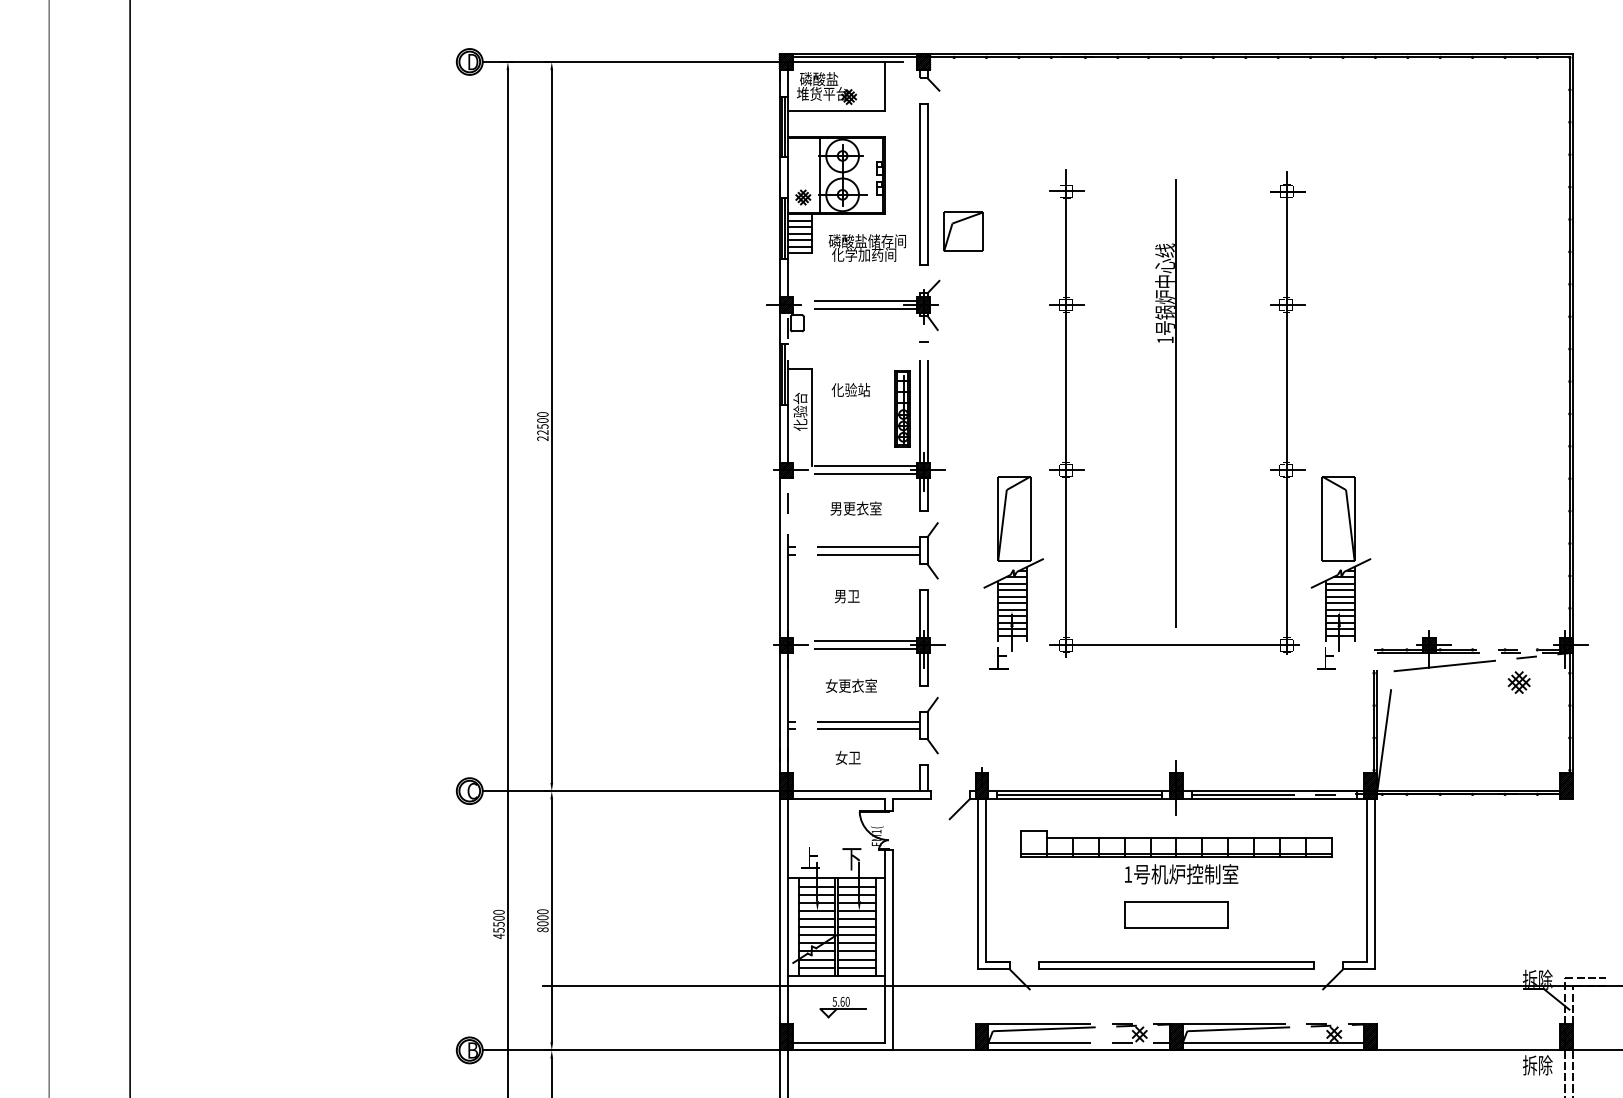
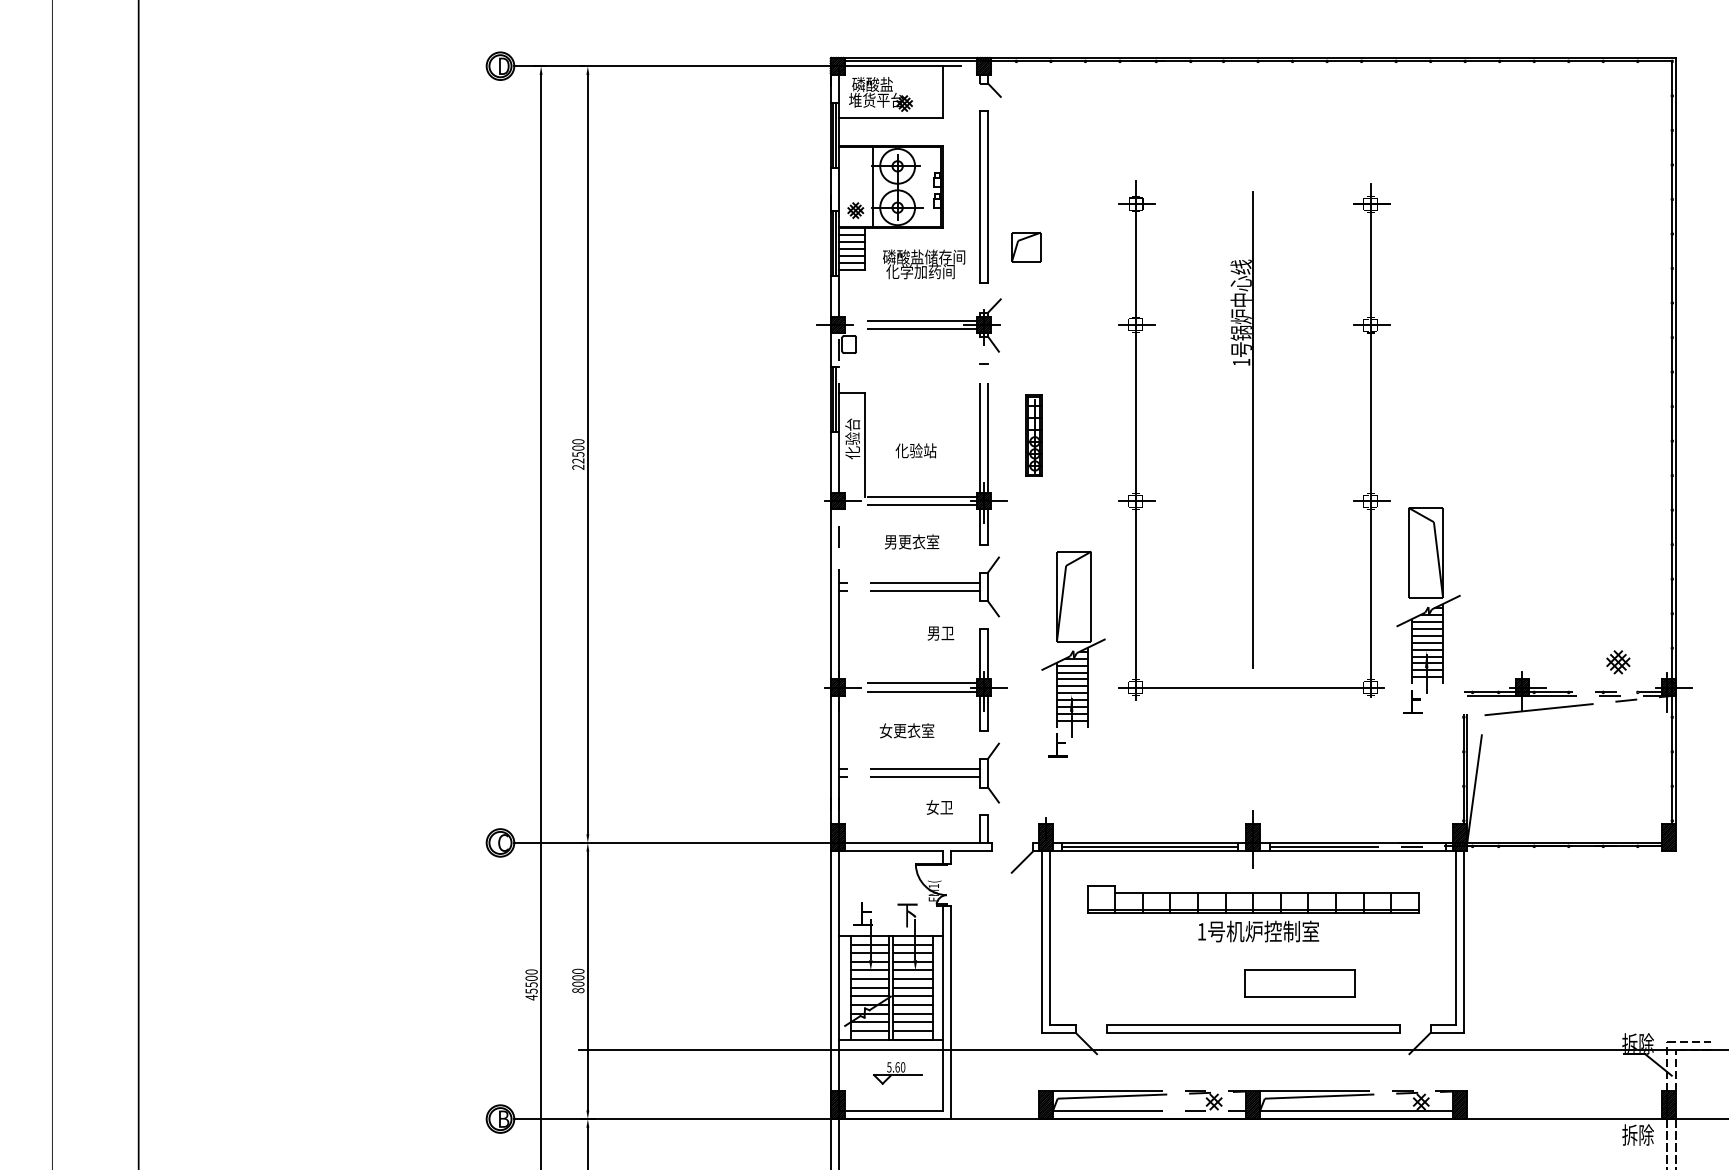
part: (963, 231) -> (1026, 246), size x0.7
text: (850, 389) -> (915, 450), moved
part: (902, 408) -> (1033, 435), moved
part: (1013, 572) -> (1073, 653), moved
text: (846, 596) -> (940, 633), moved
part: (1518, 682) -> (1617, 662), moved
text: (847, 757) -> (939, 807), moved
part: (1176, 914) -> (1300, 982), moved

